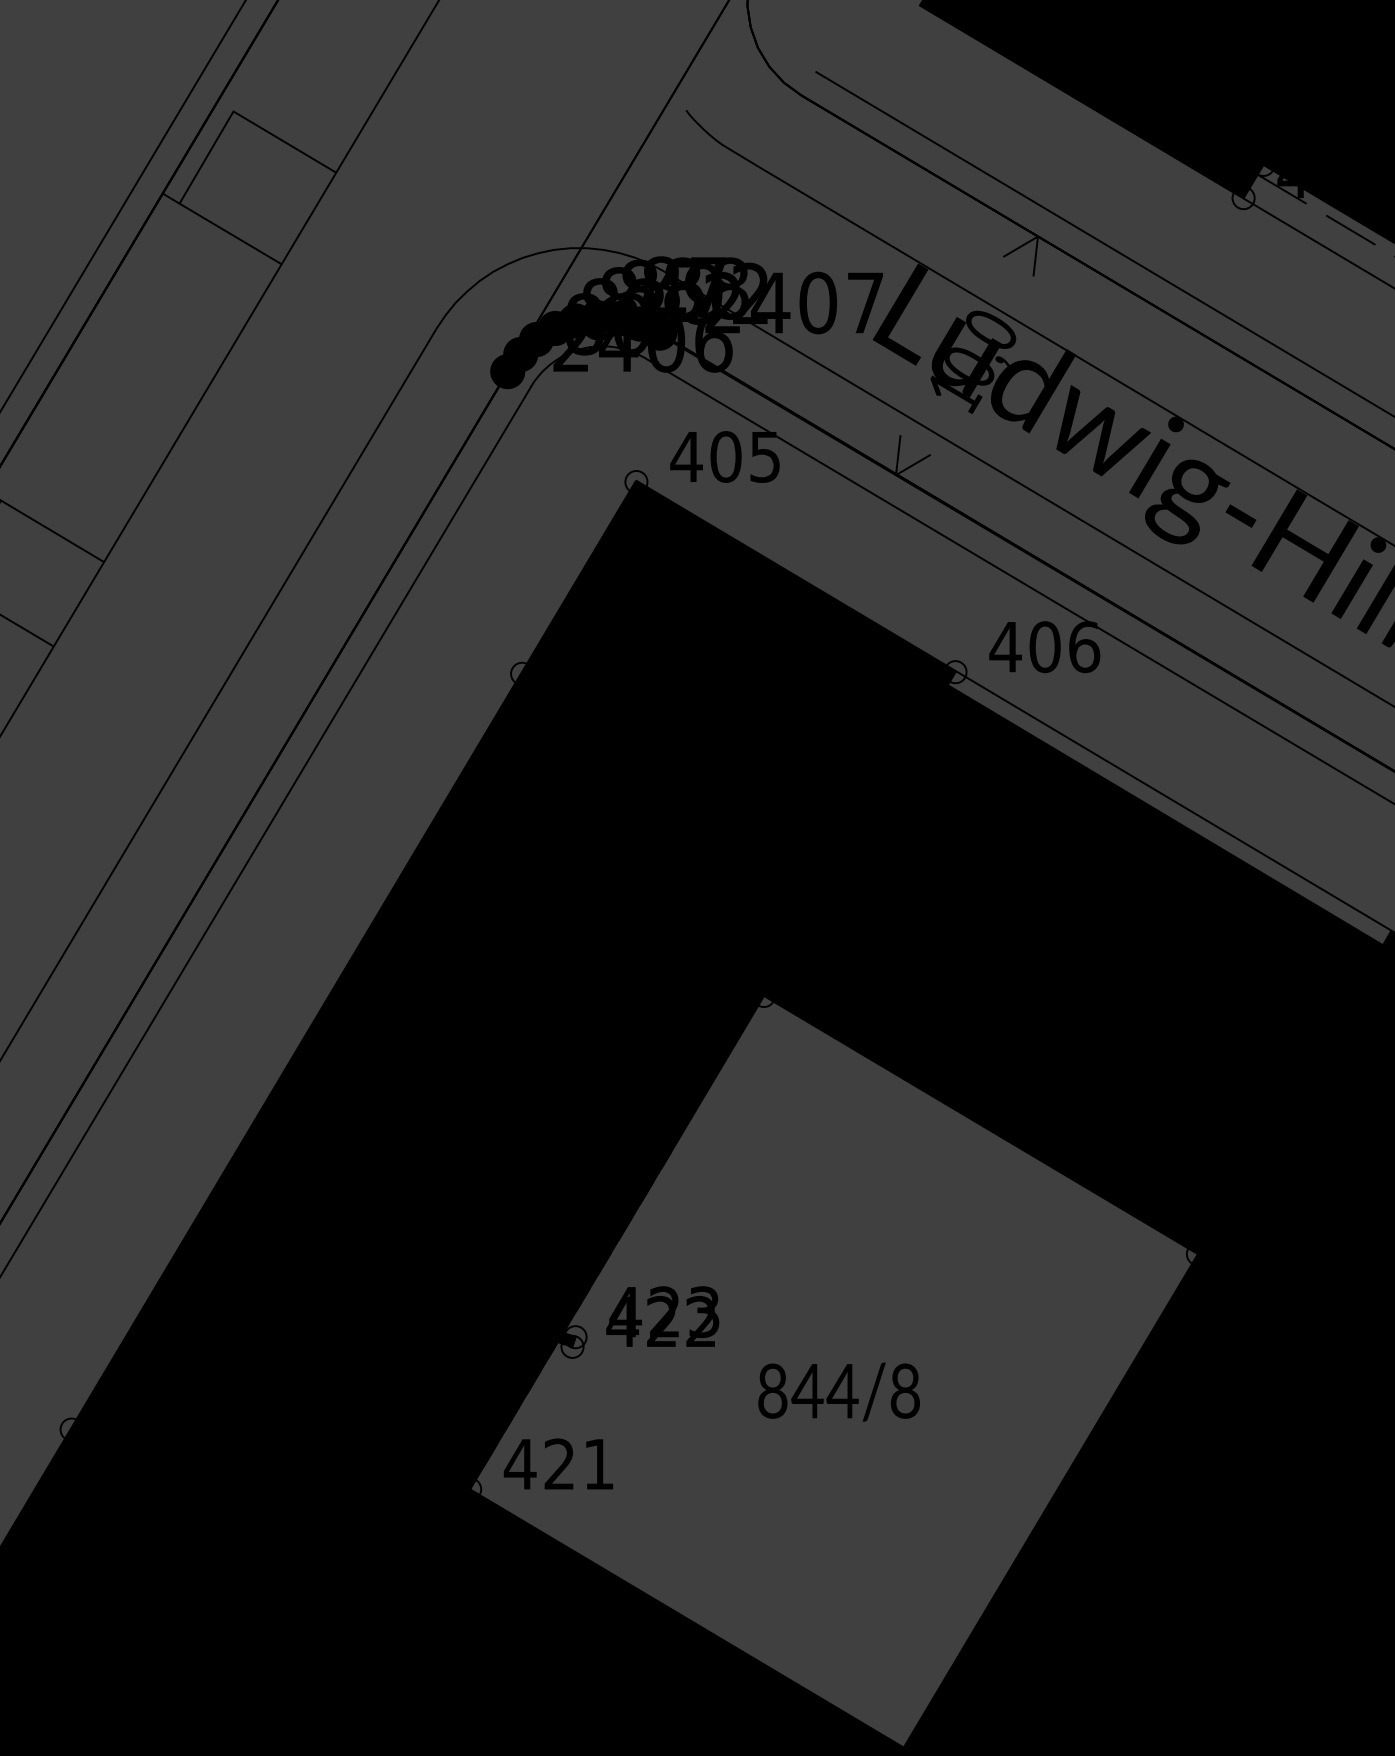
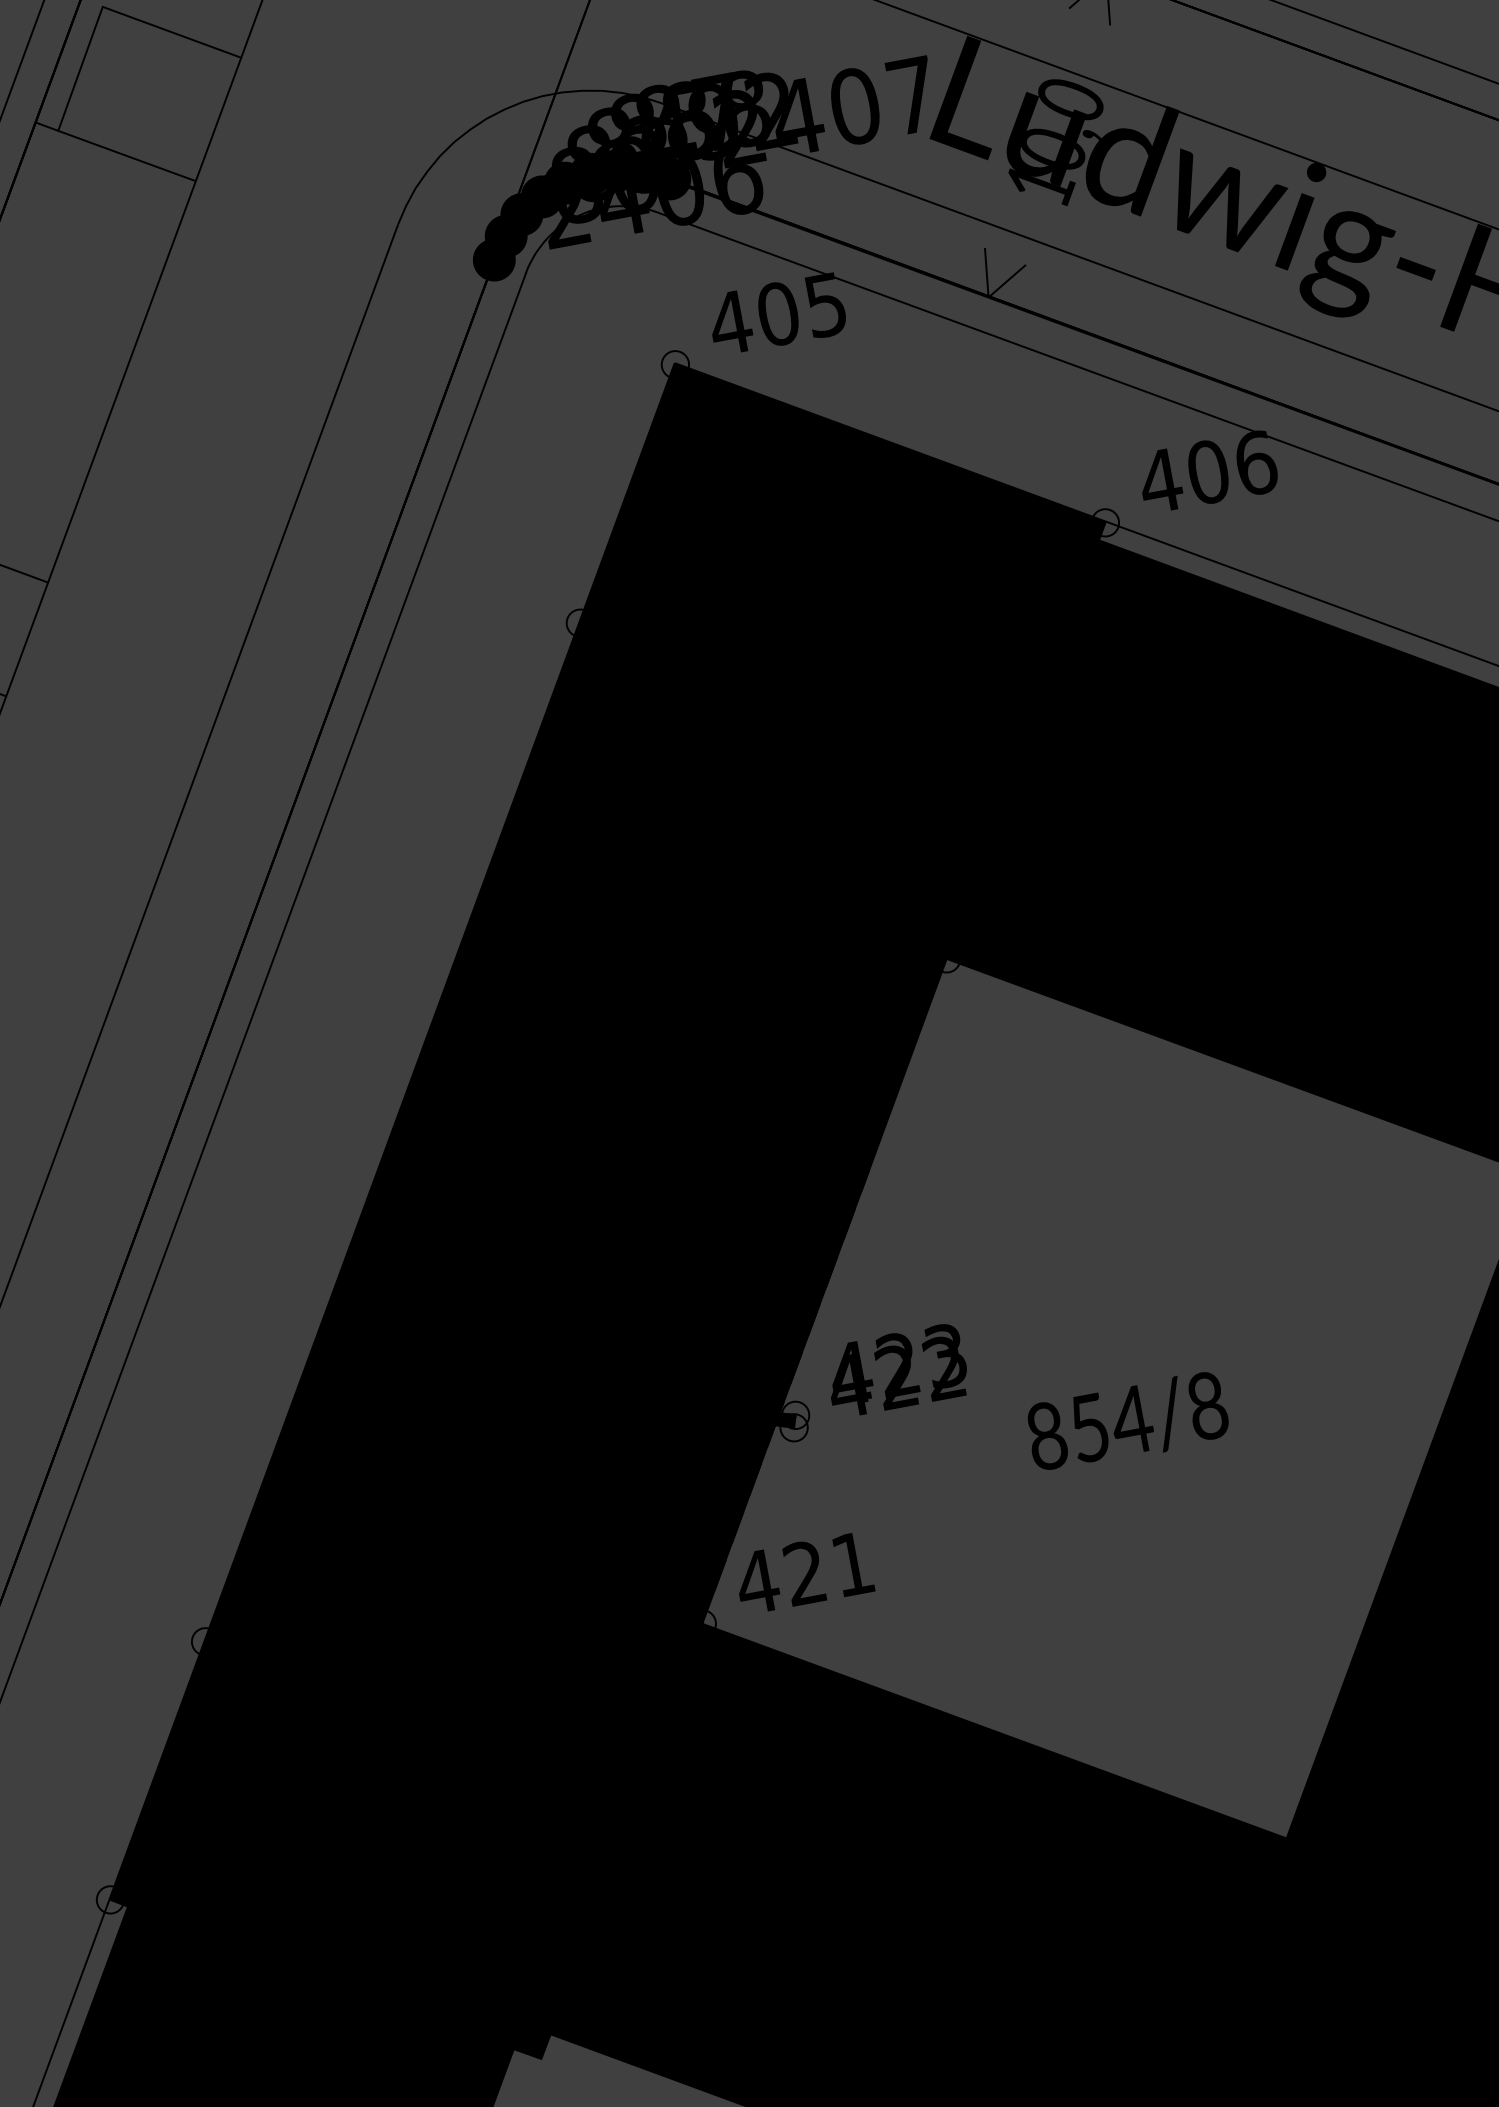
text: (807, 1391) -> (1089, 1428), 844/8 -> 854/8

